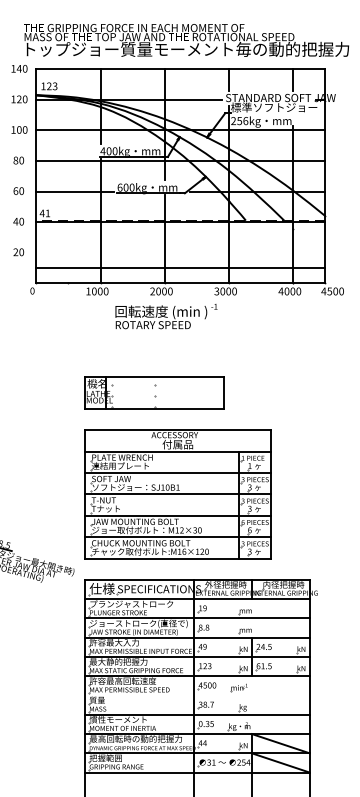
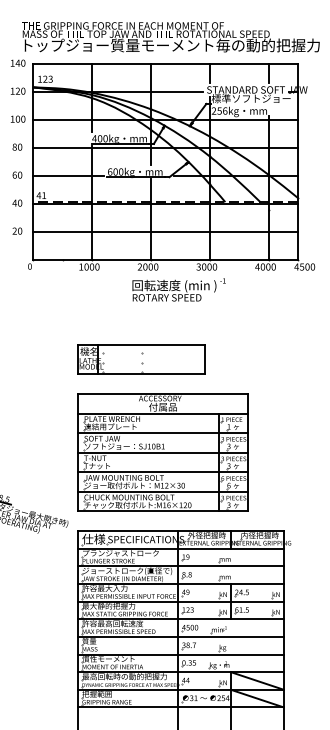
line: (180, 267) -> (165, 231), moved
text: (166, 316) -> (179, 289), moved
line: (197, 695) -> (181, 636), added

